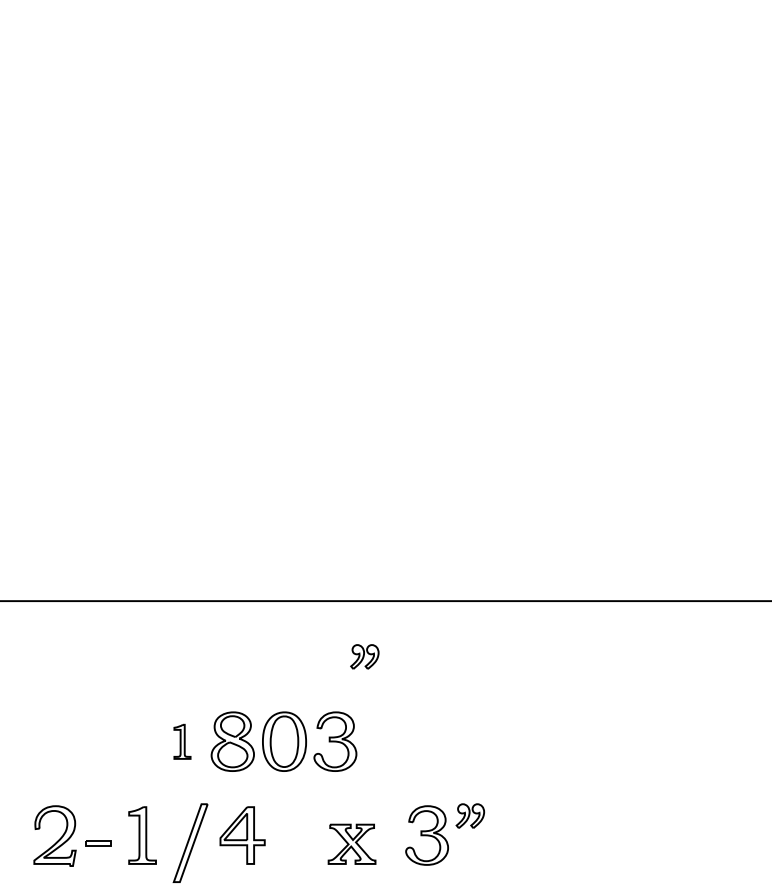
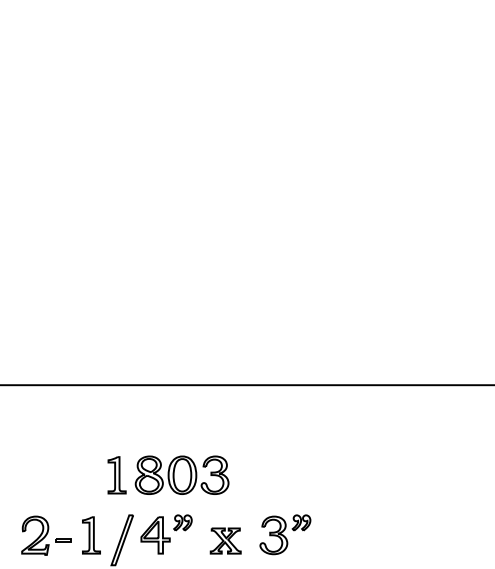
part: (364, 656) -> (182, 522), moved
part: (181, 742) -> (116, 475), size x1.67

